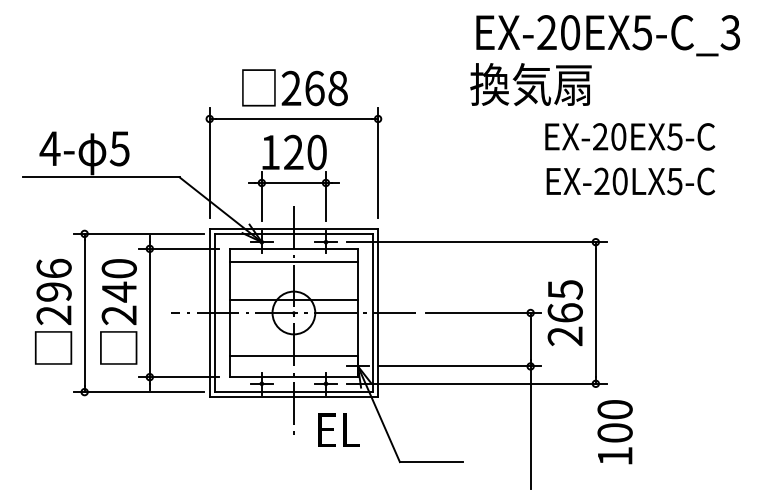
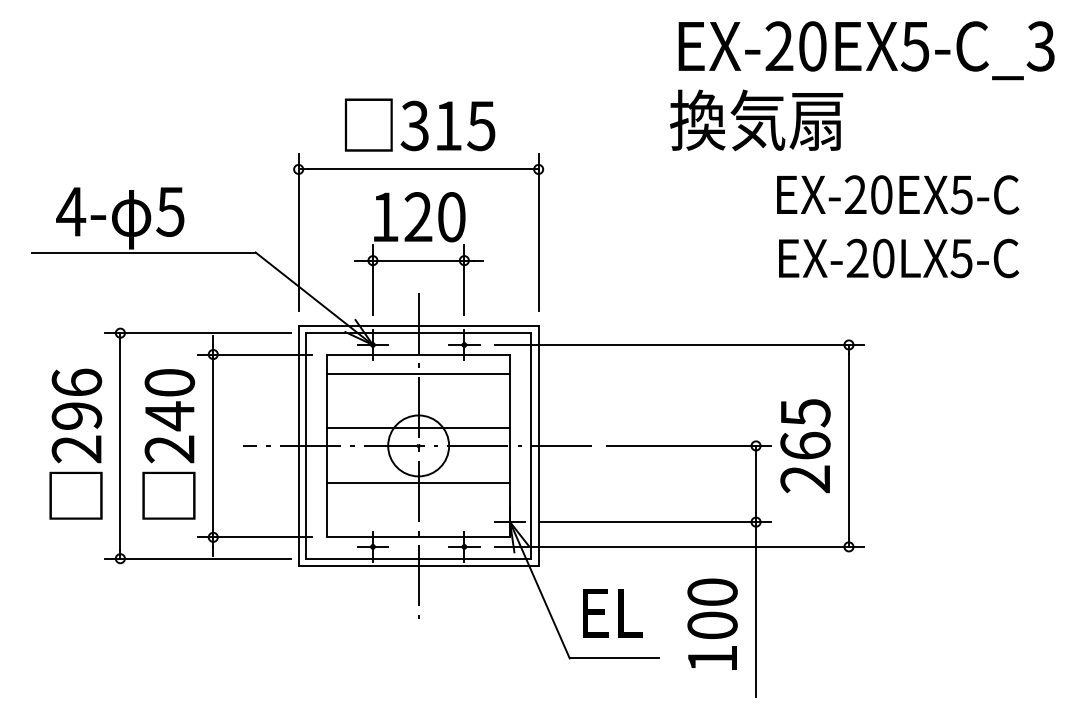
text: (314, 88) -> (448, 125), 268 -> 315
line: (293, 355) -> (418, 482), moved
text: (338, 429) -> (611, 611), moved
text: (614, 432) -> (711, 624), moved

